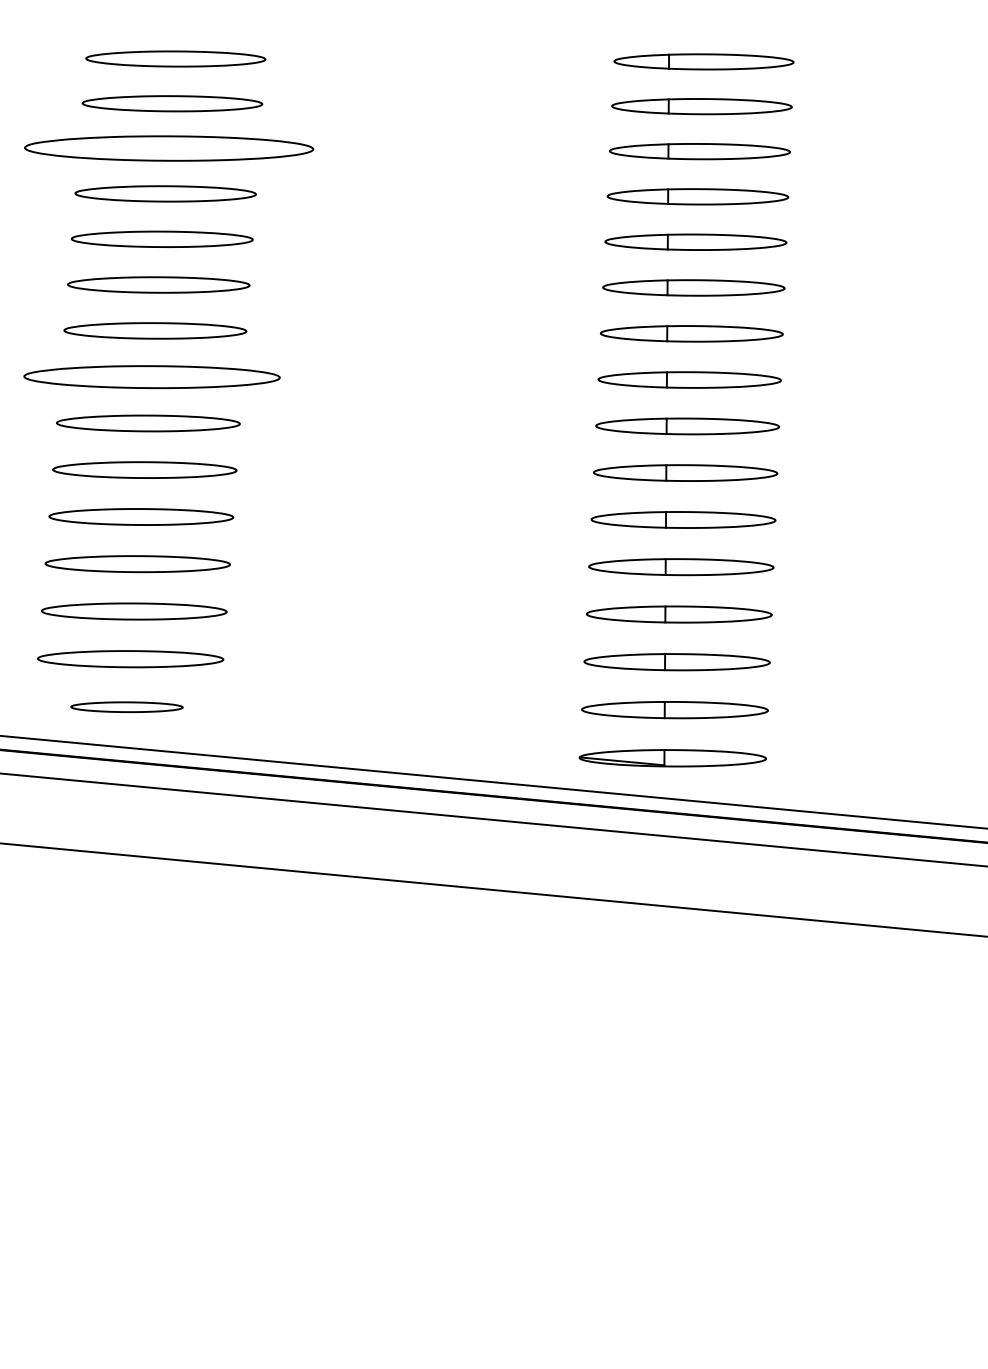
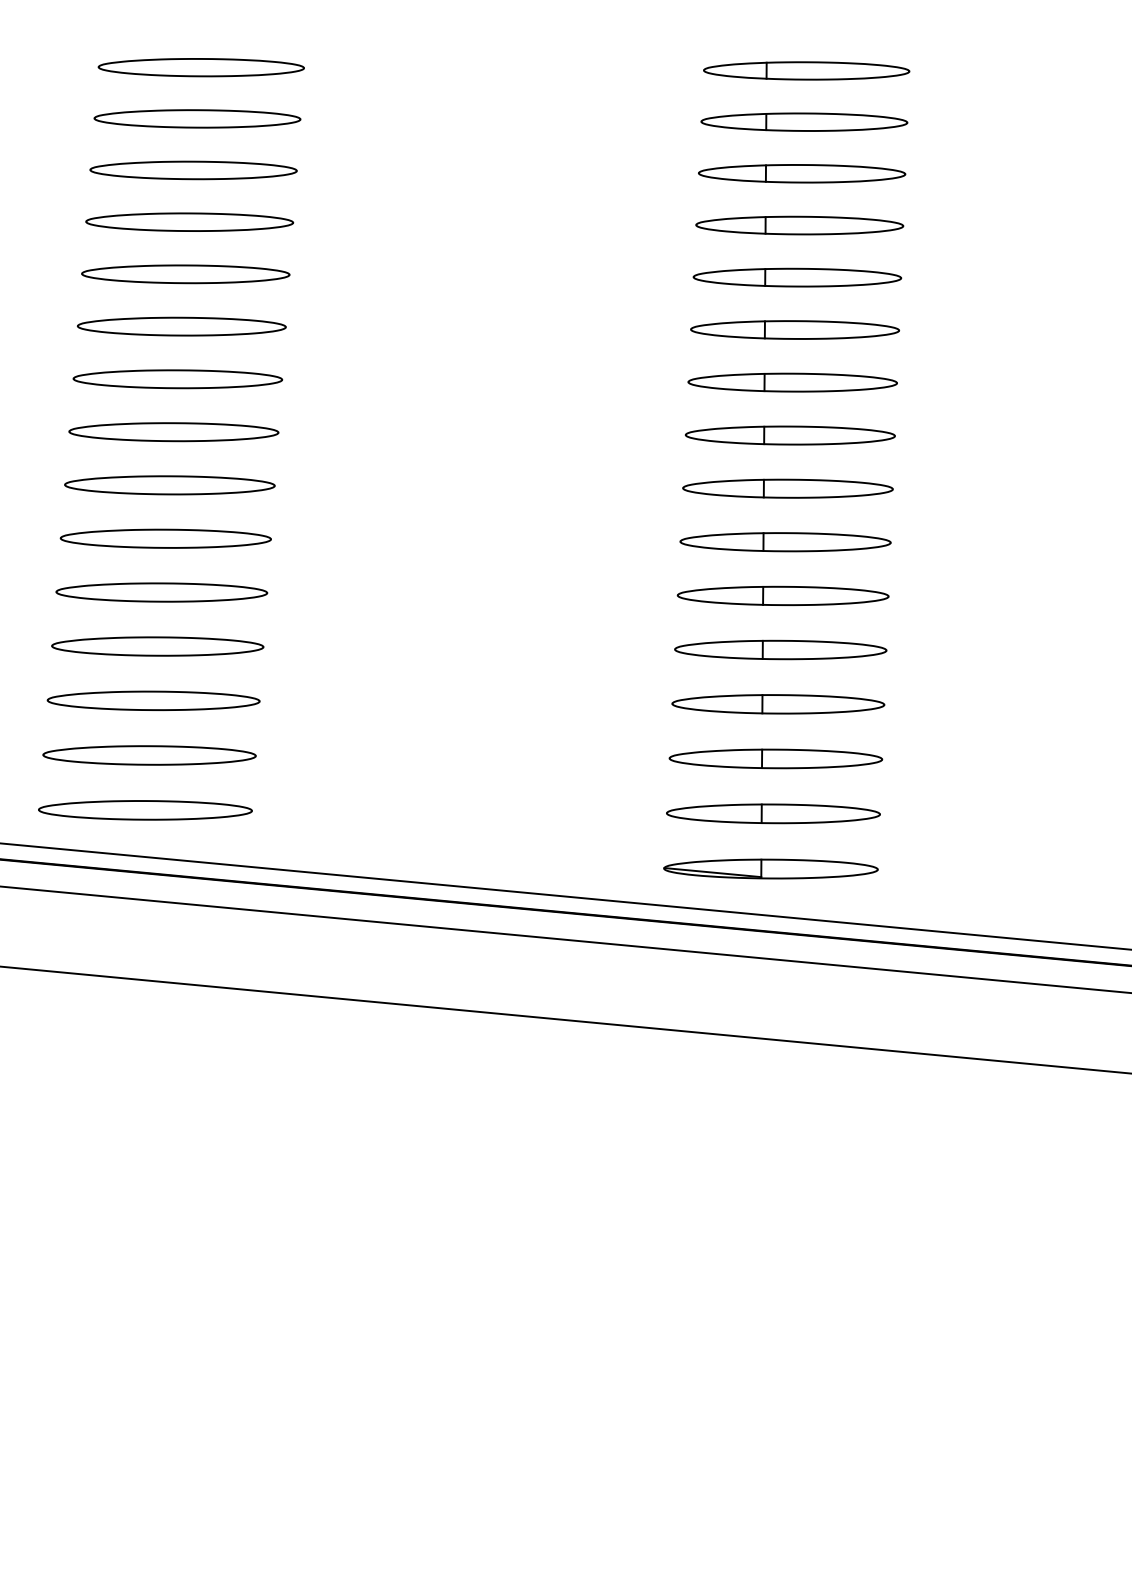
part: (168, 148) -> (192, 170), size x0.62
part: (151, 376) -> (173, 431), size x0.71
part: (126, 707) -> (144, 810), size x1.67

